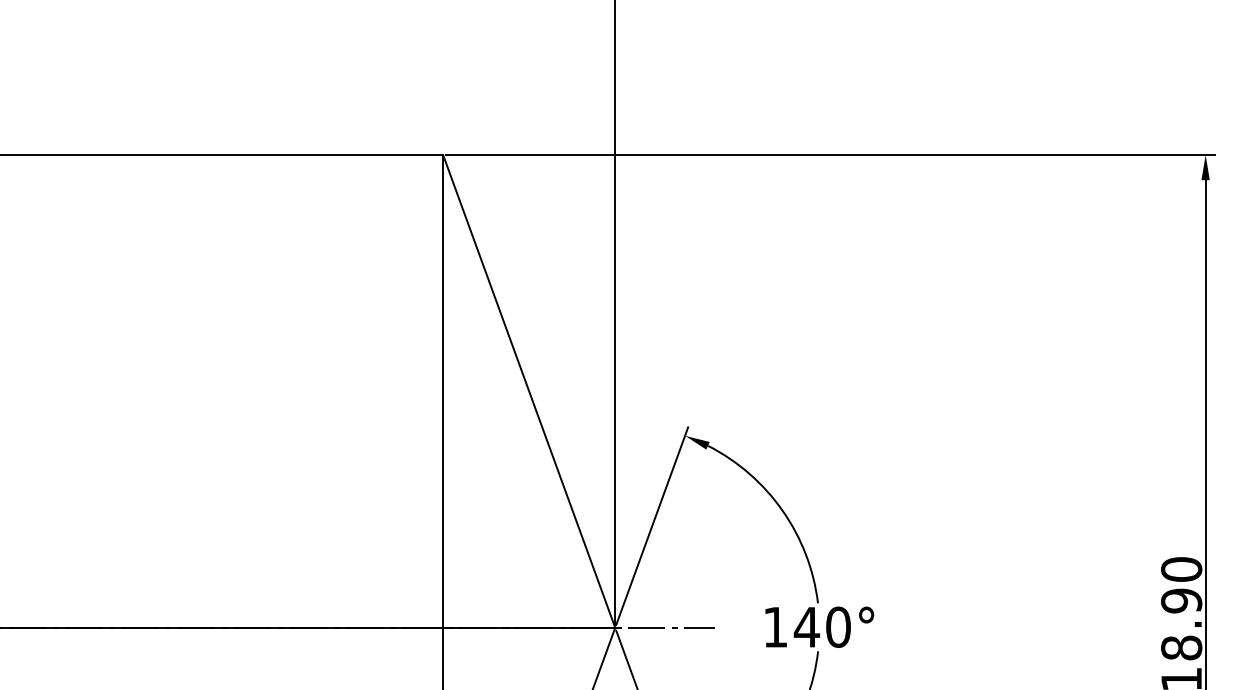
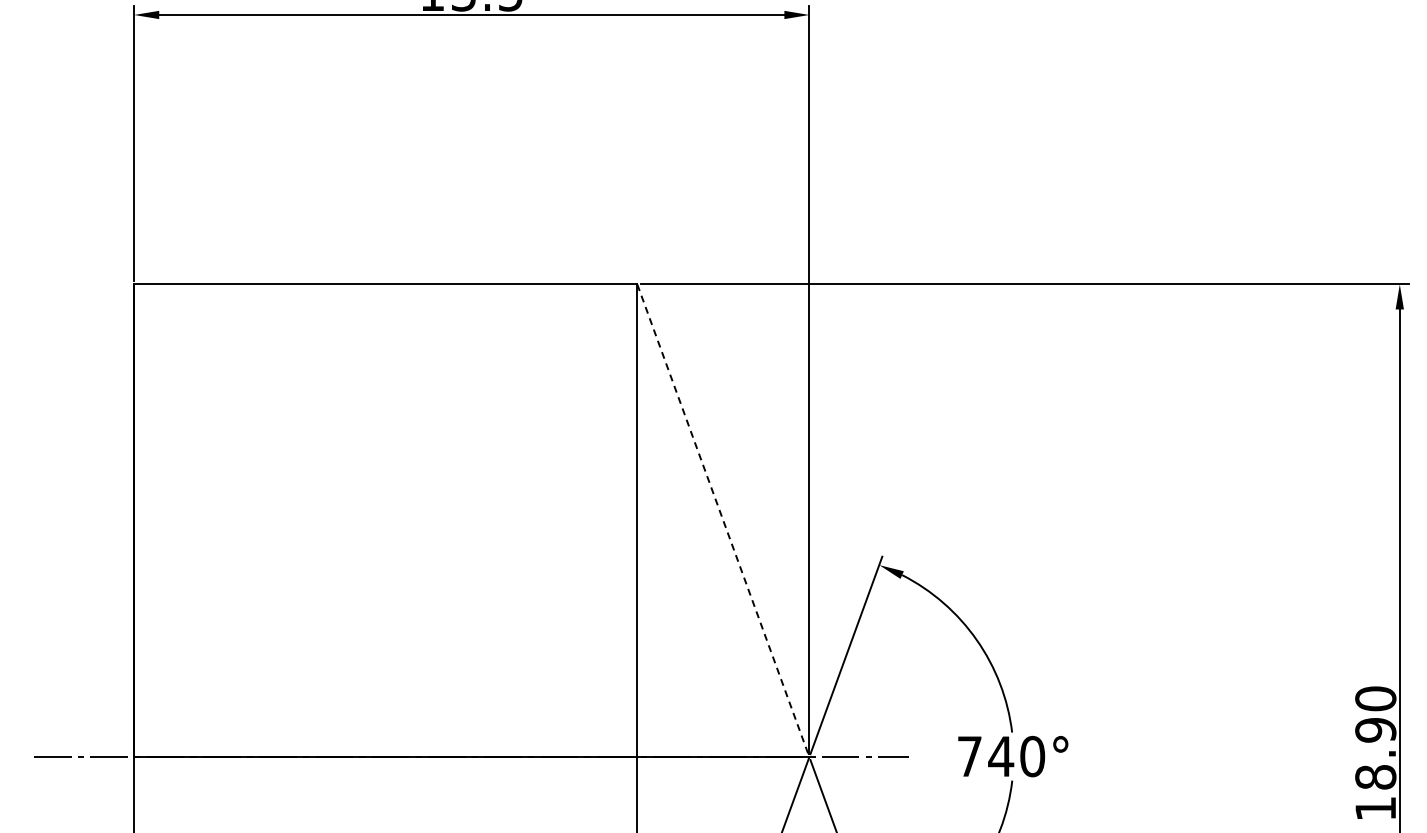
line: (529, 392) -> (723, 521), solid -> dashed
text: (775, 627) -> (969, 756), 140° -> 740°

